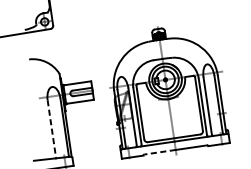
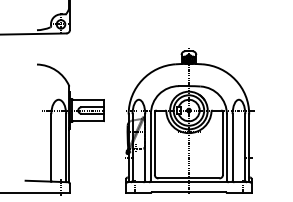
line: (52, 128) -> (51, 147), dashed -> solid
line: (159, 151) -> (170, 191), dashed -> solid

